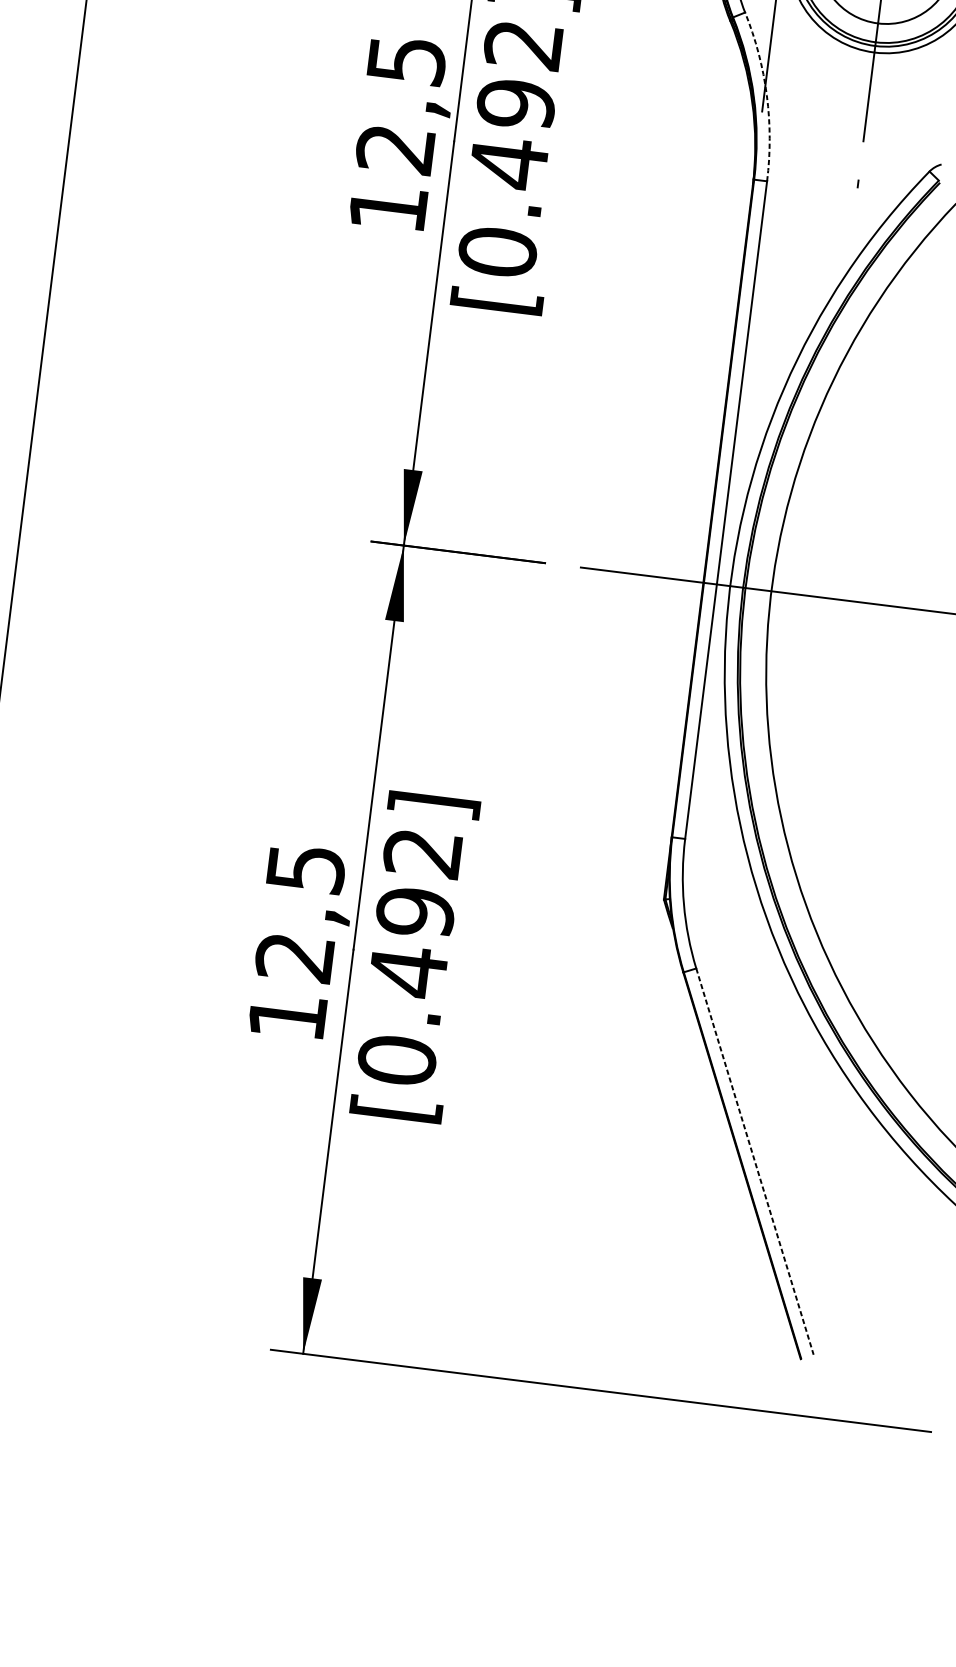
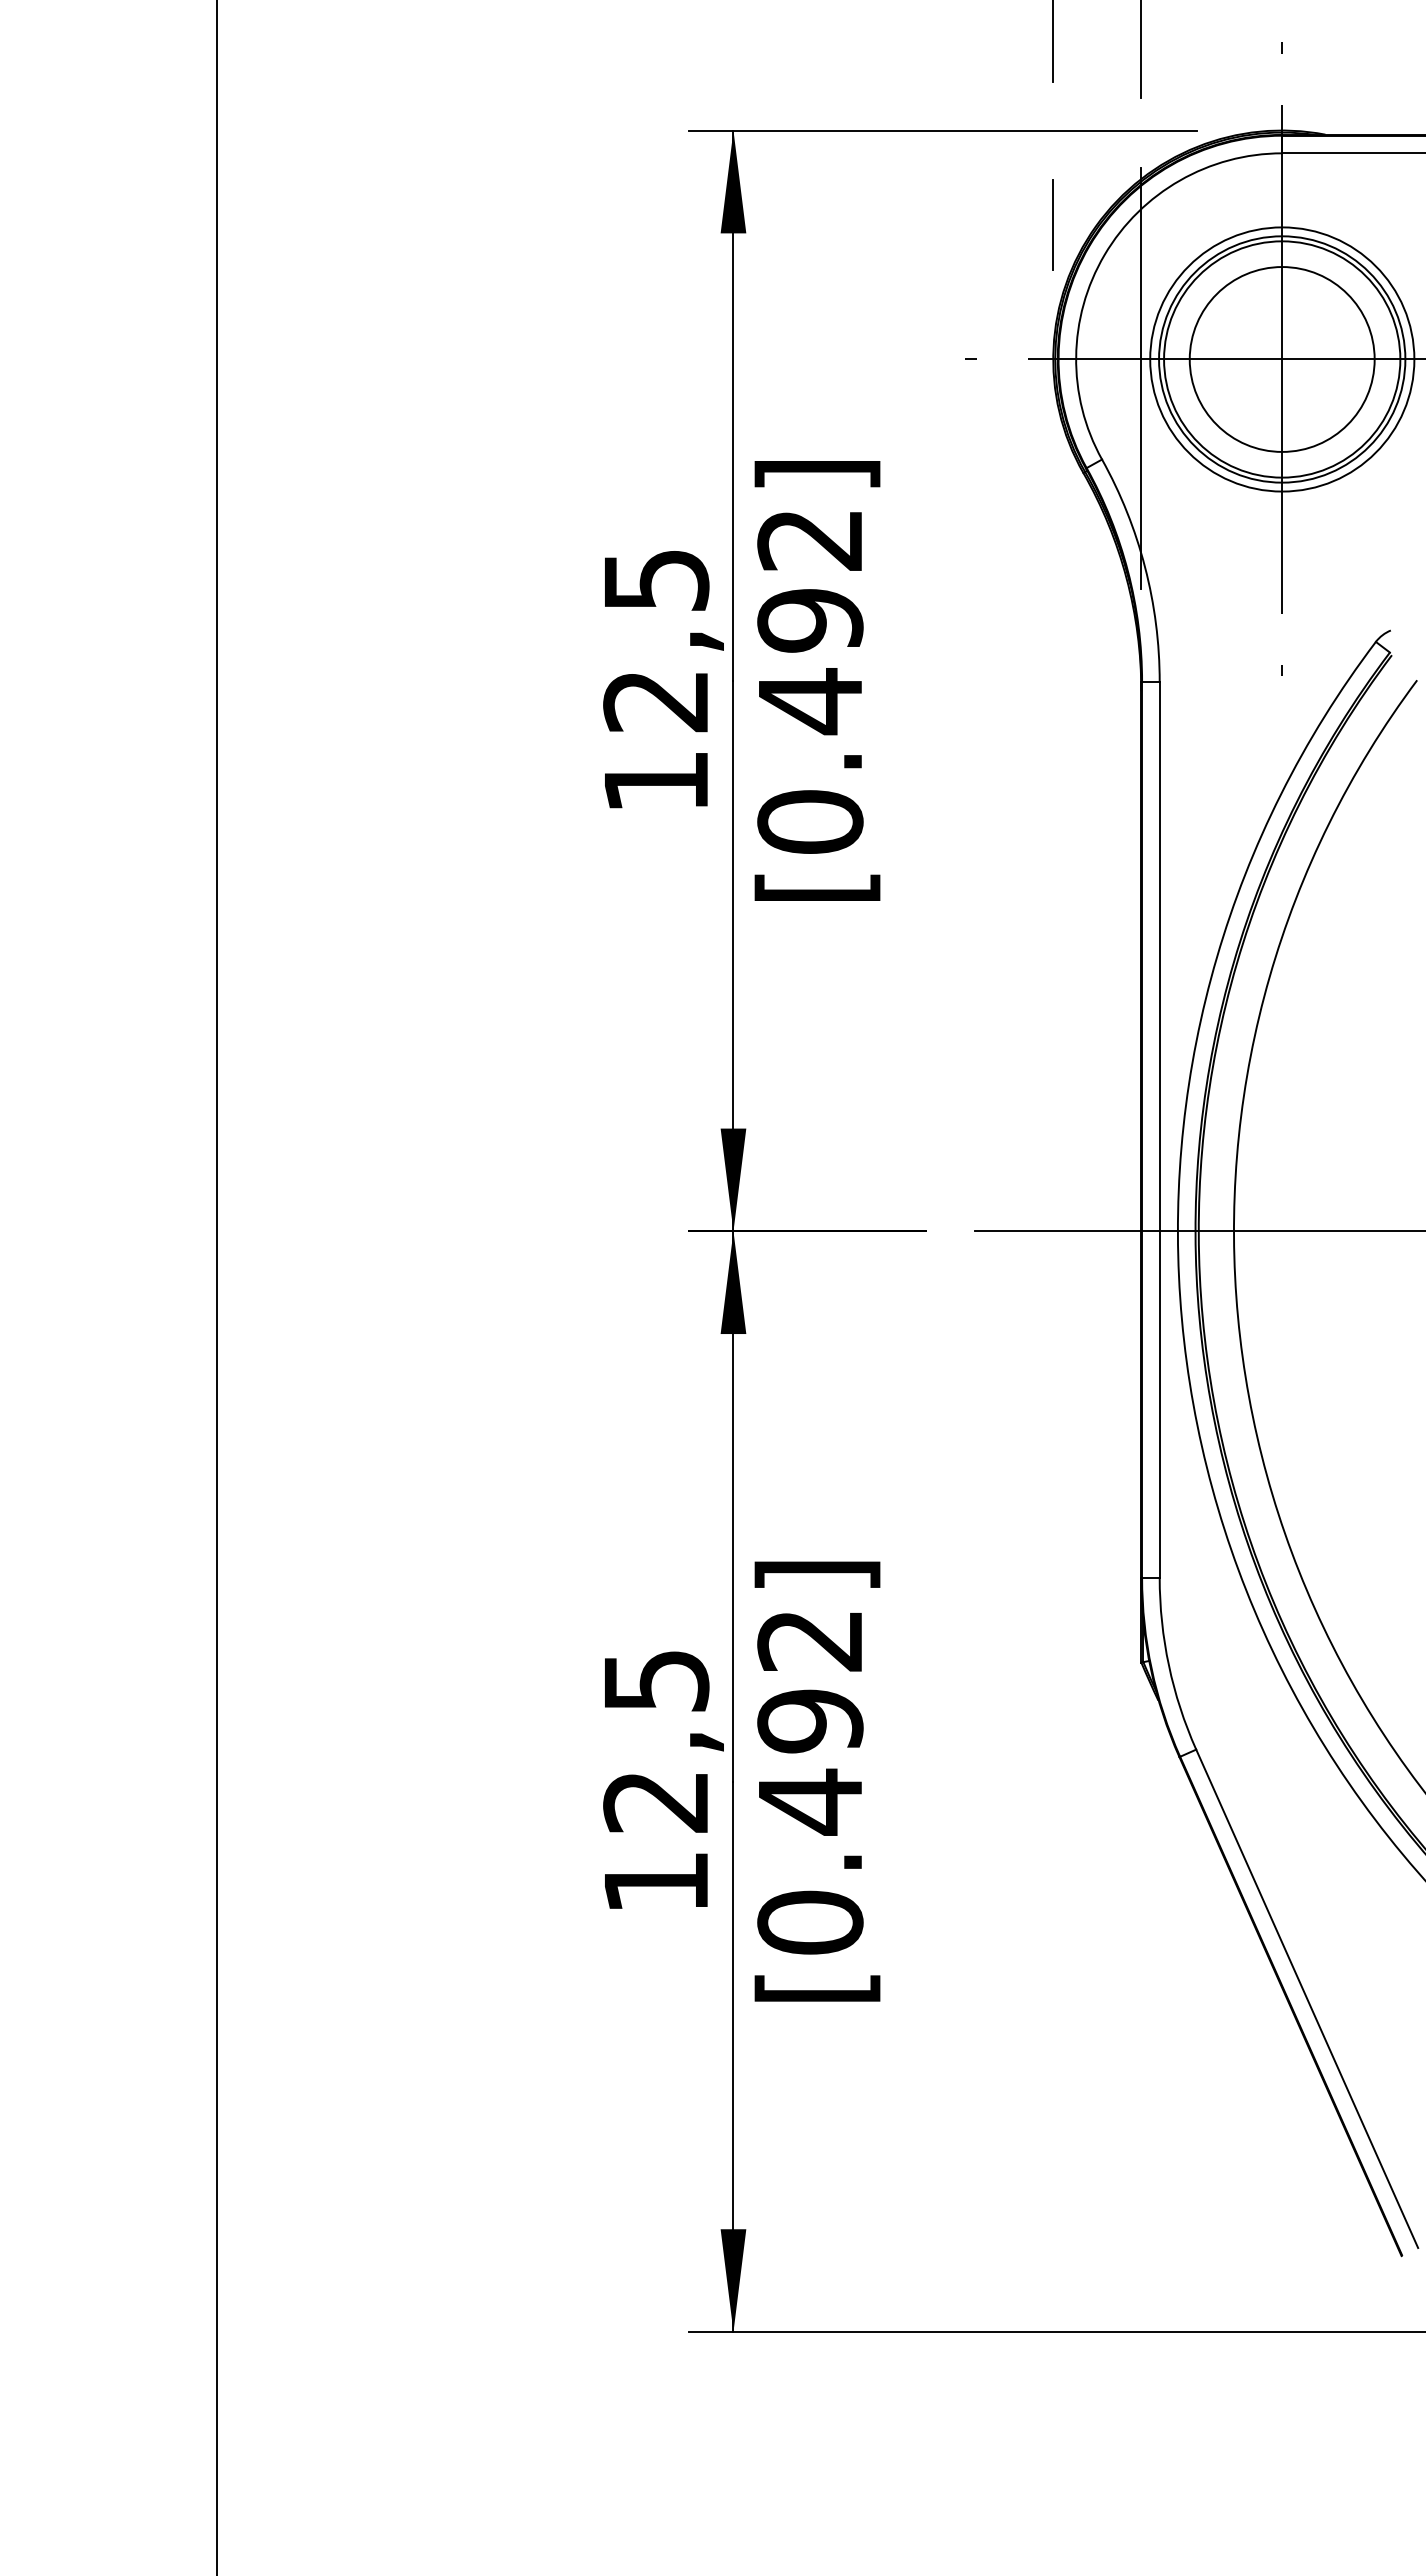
arc: (767, 95) -> (1145, 567), dashed -> solid
line: (755, 1161) -> (1307, 1998), dashed -> solid

